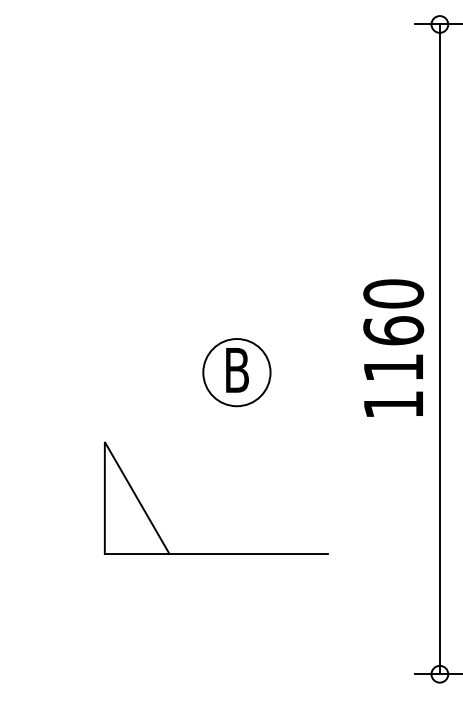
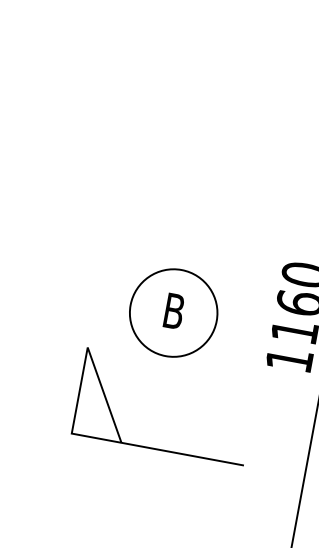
circle: (236, 372) -> (173, 312), size x1.67
line: (216, 553) -> (157, 449), moved

